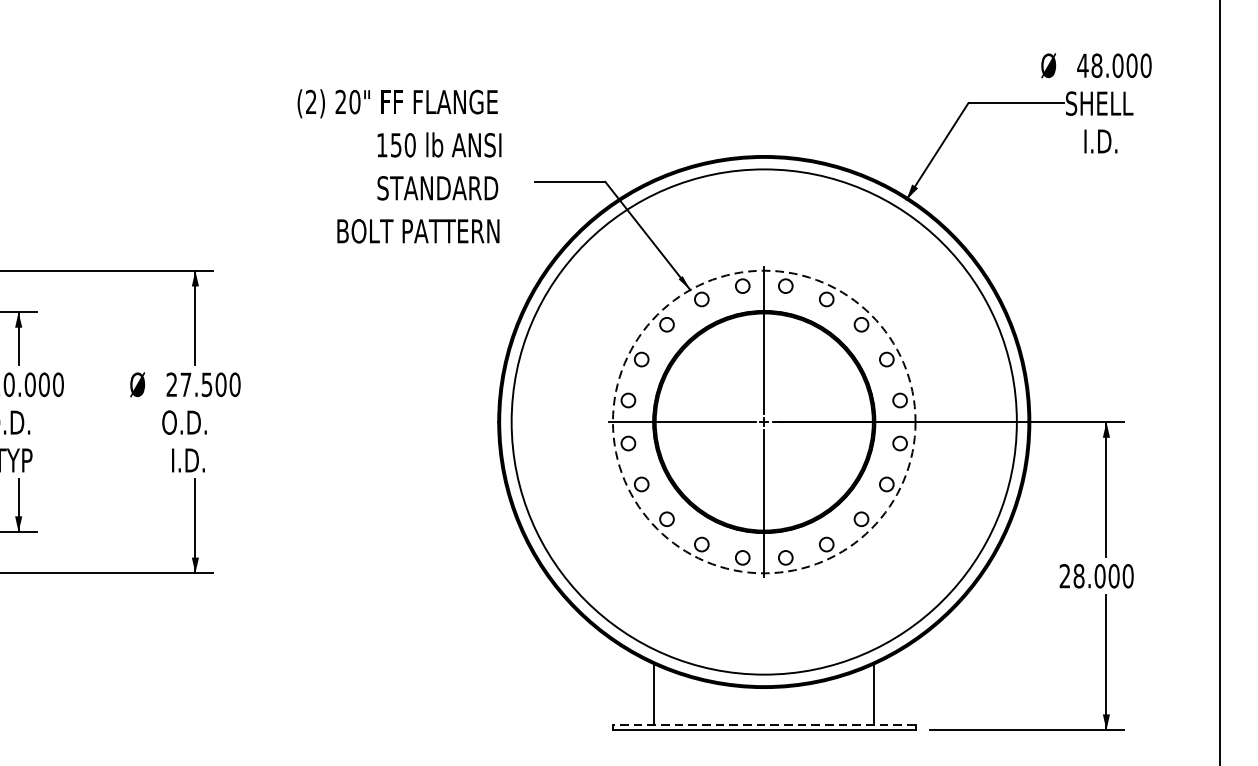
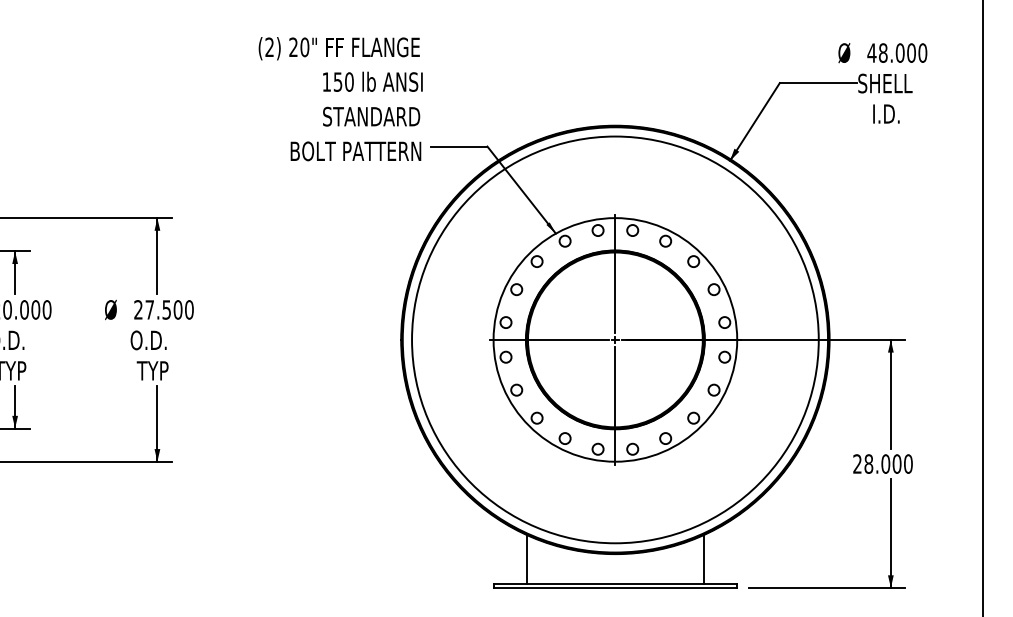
text: (399, 166) -> (340, 99), moved
circle: (764, 421) -> (615, 339), dashed -> solid
text: (189, 460) -> (152, 370), I.D. -> TYP
line: (764, 724) -> (615, 583), dashed -> solid

